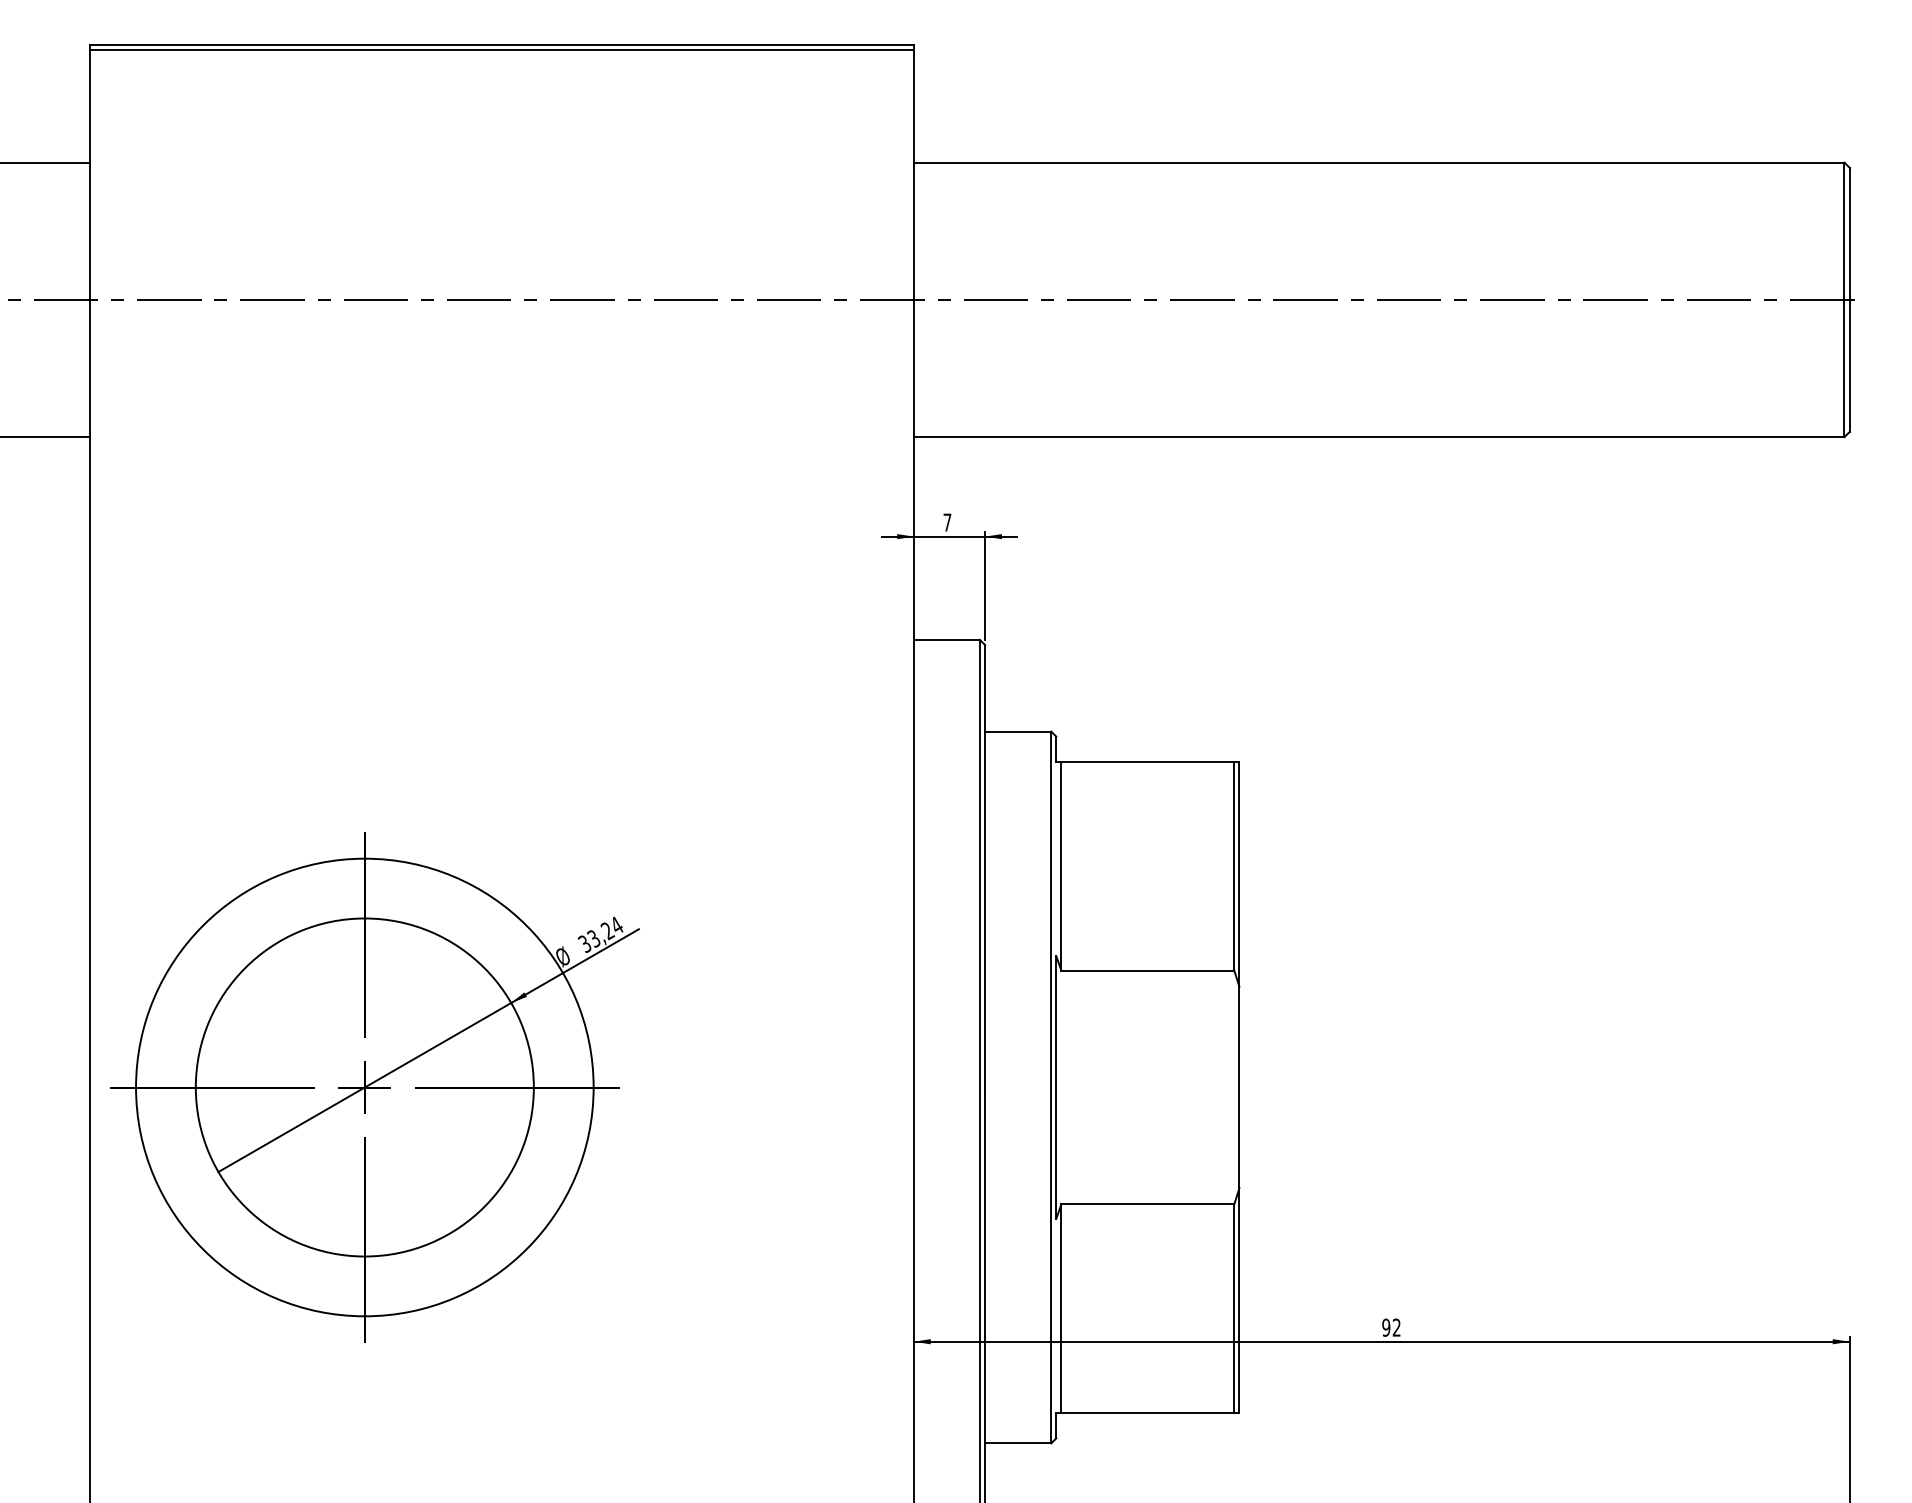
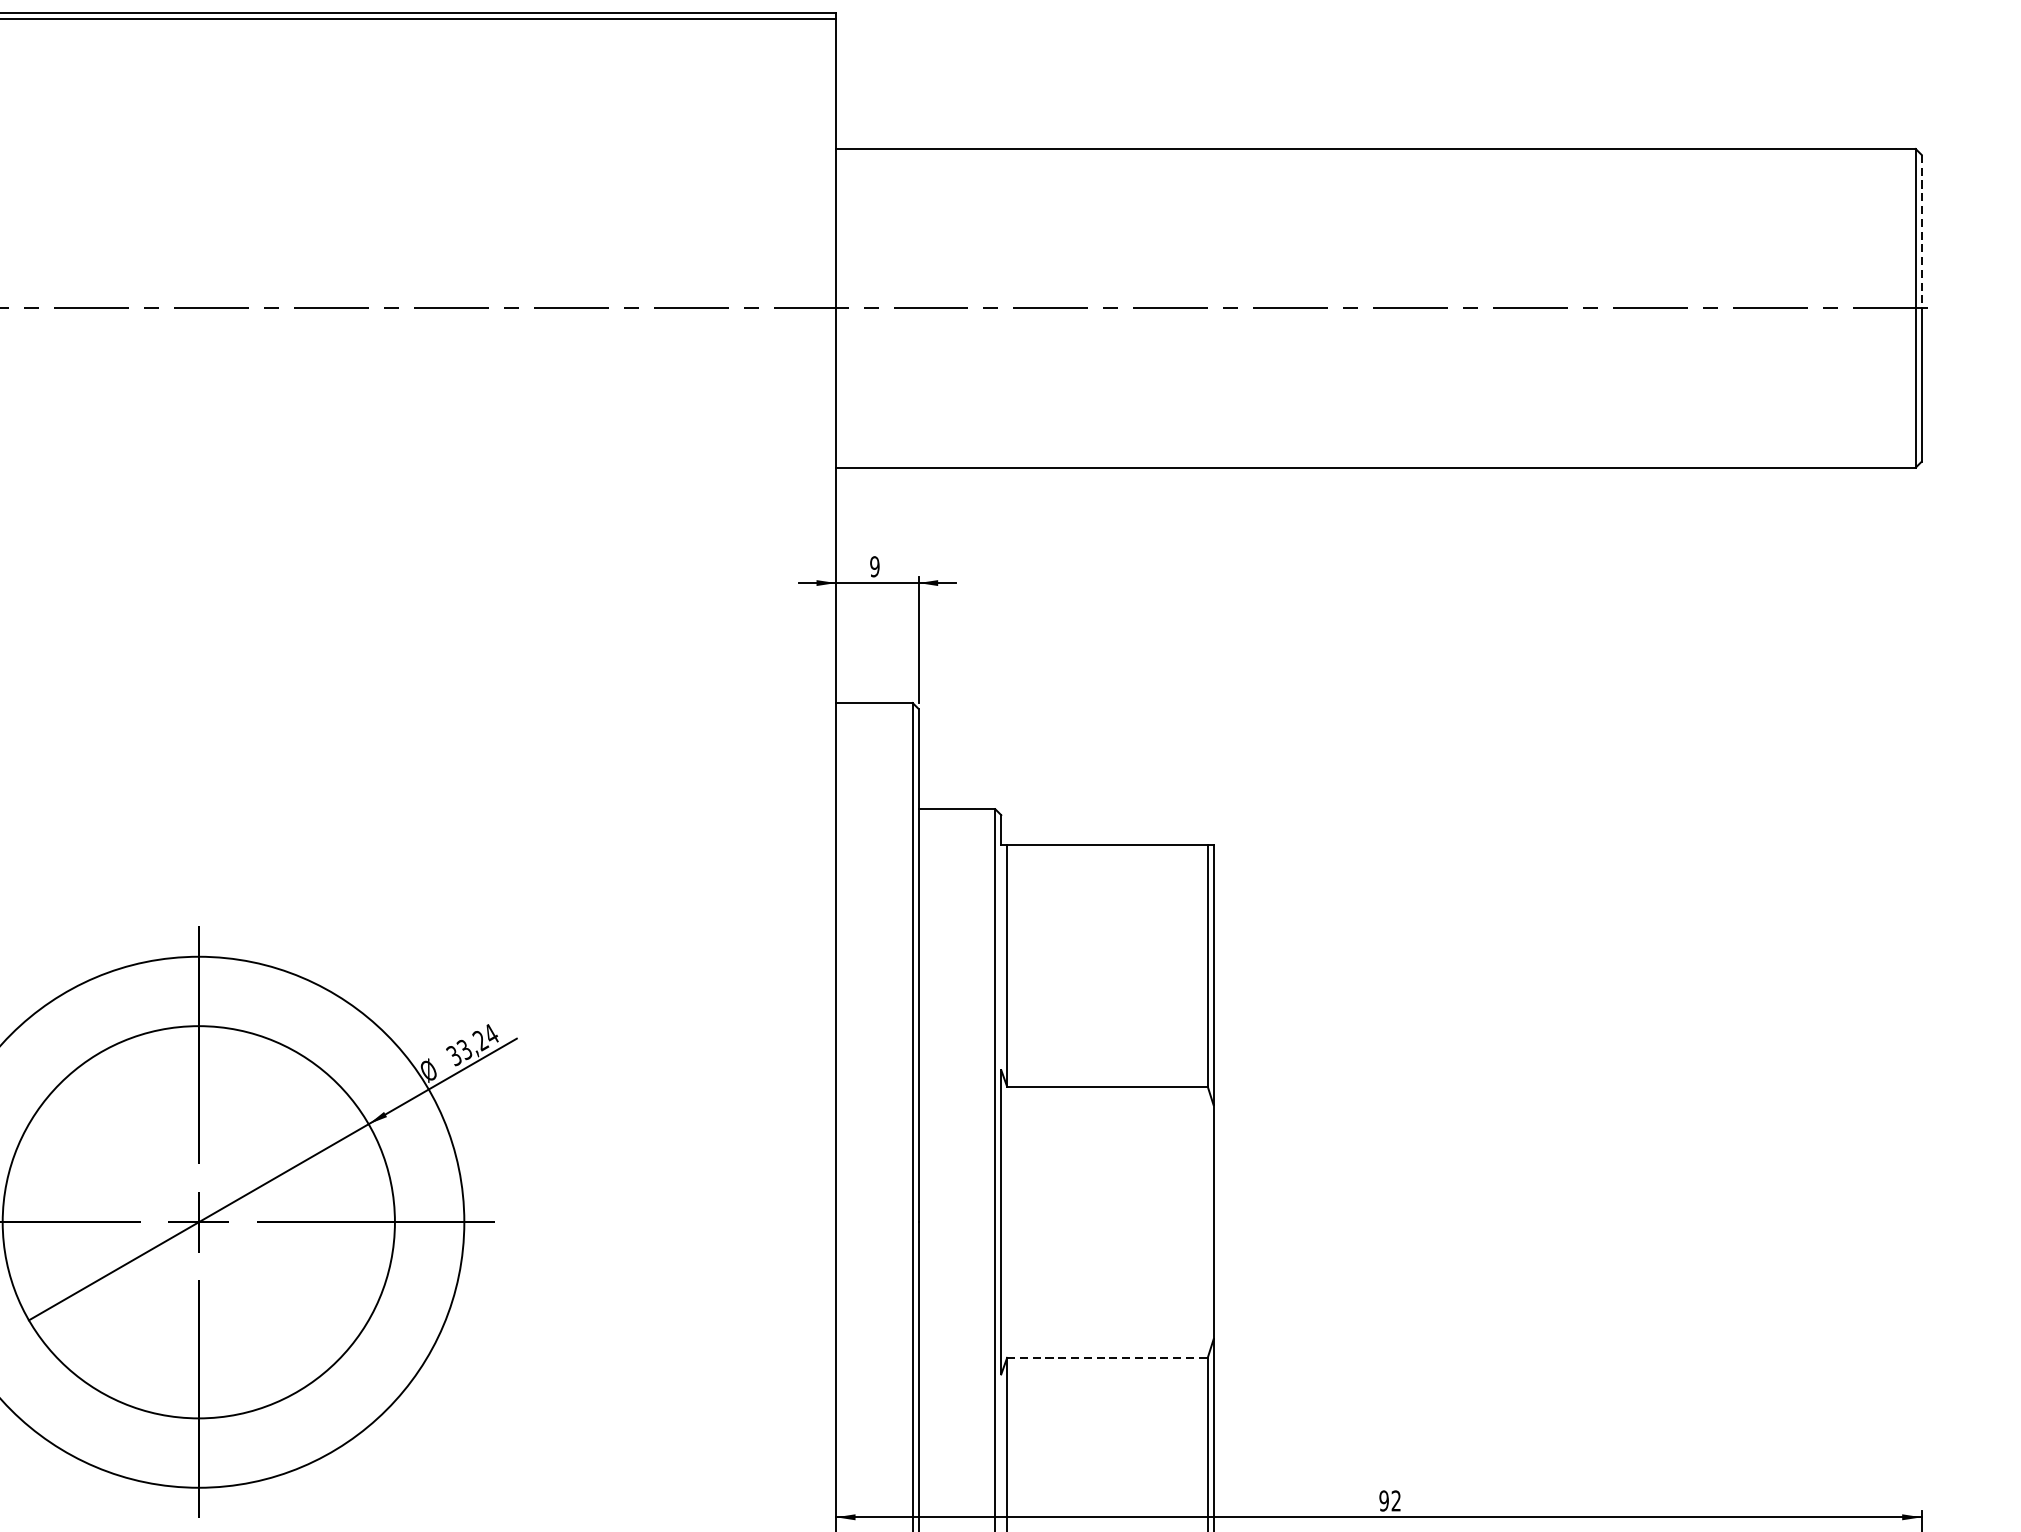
line: (1849, 234) -> (1921, 232), solid -> dashed
text: (947, 522) -> (874, 566), 7 -> 9
line: (1148, 1204) -> (1108, 1358), solid -> dashed

